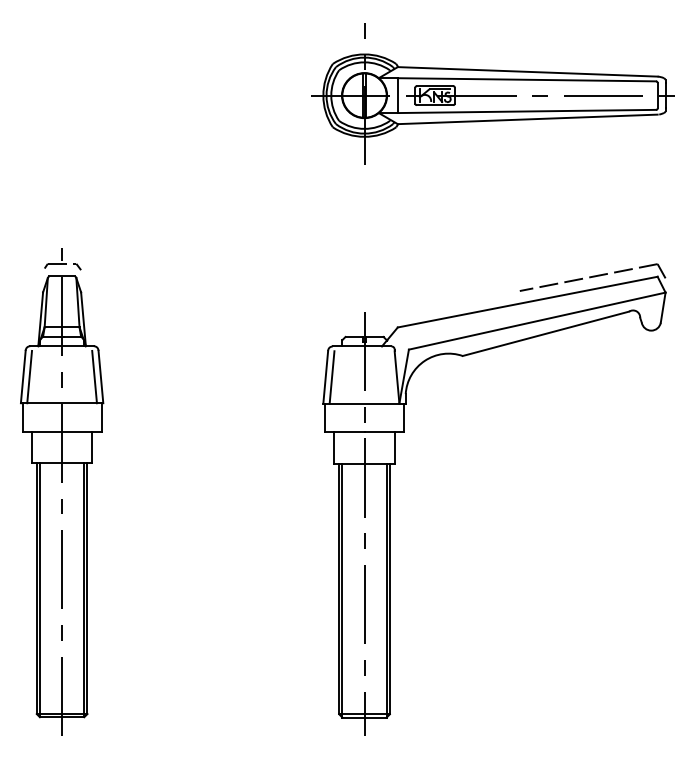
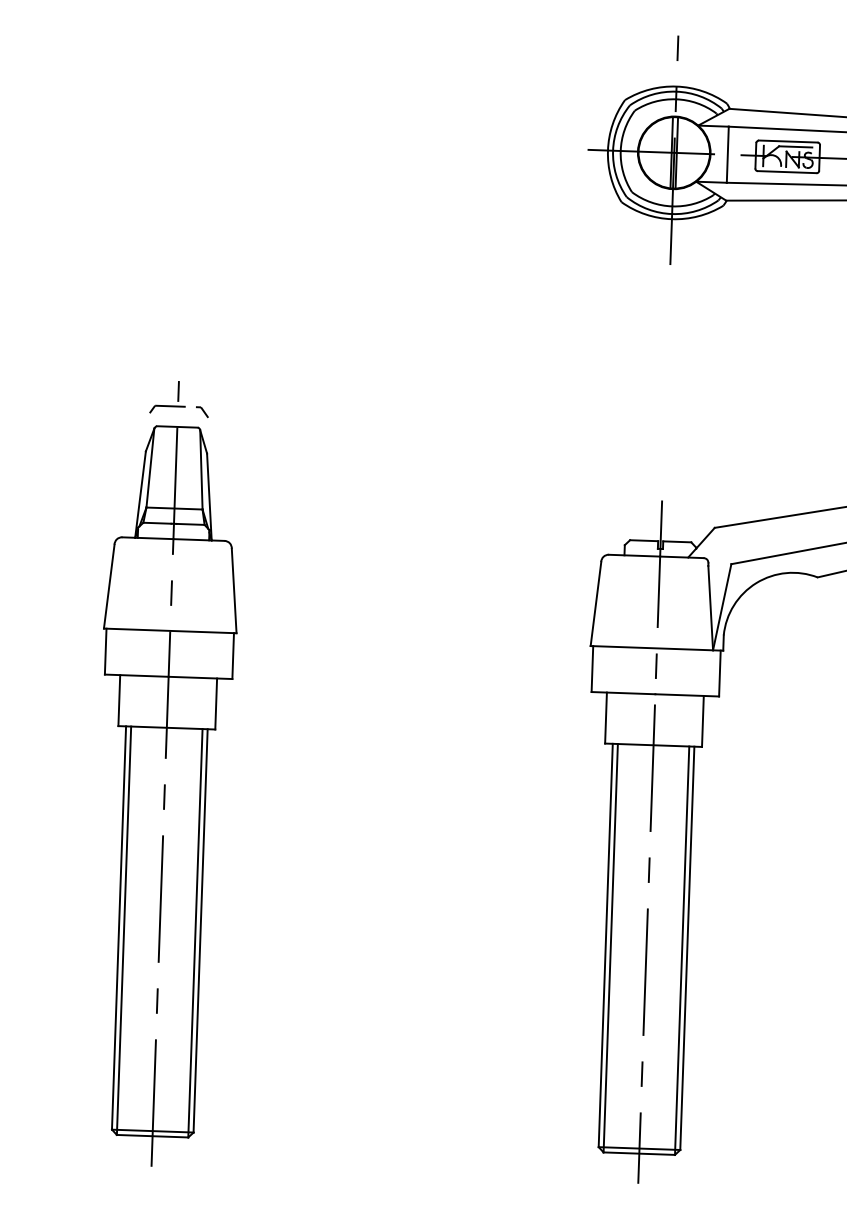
line: (29, 376) -> (119, 586), removed
line: (94, 376) -> (223, 589), removed
line: (331, 377) -> (605, 604), removed

